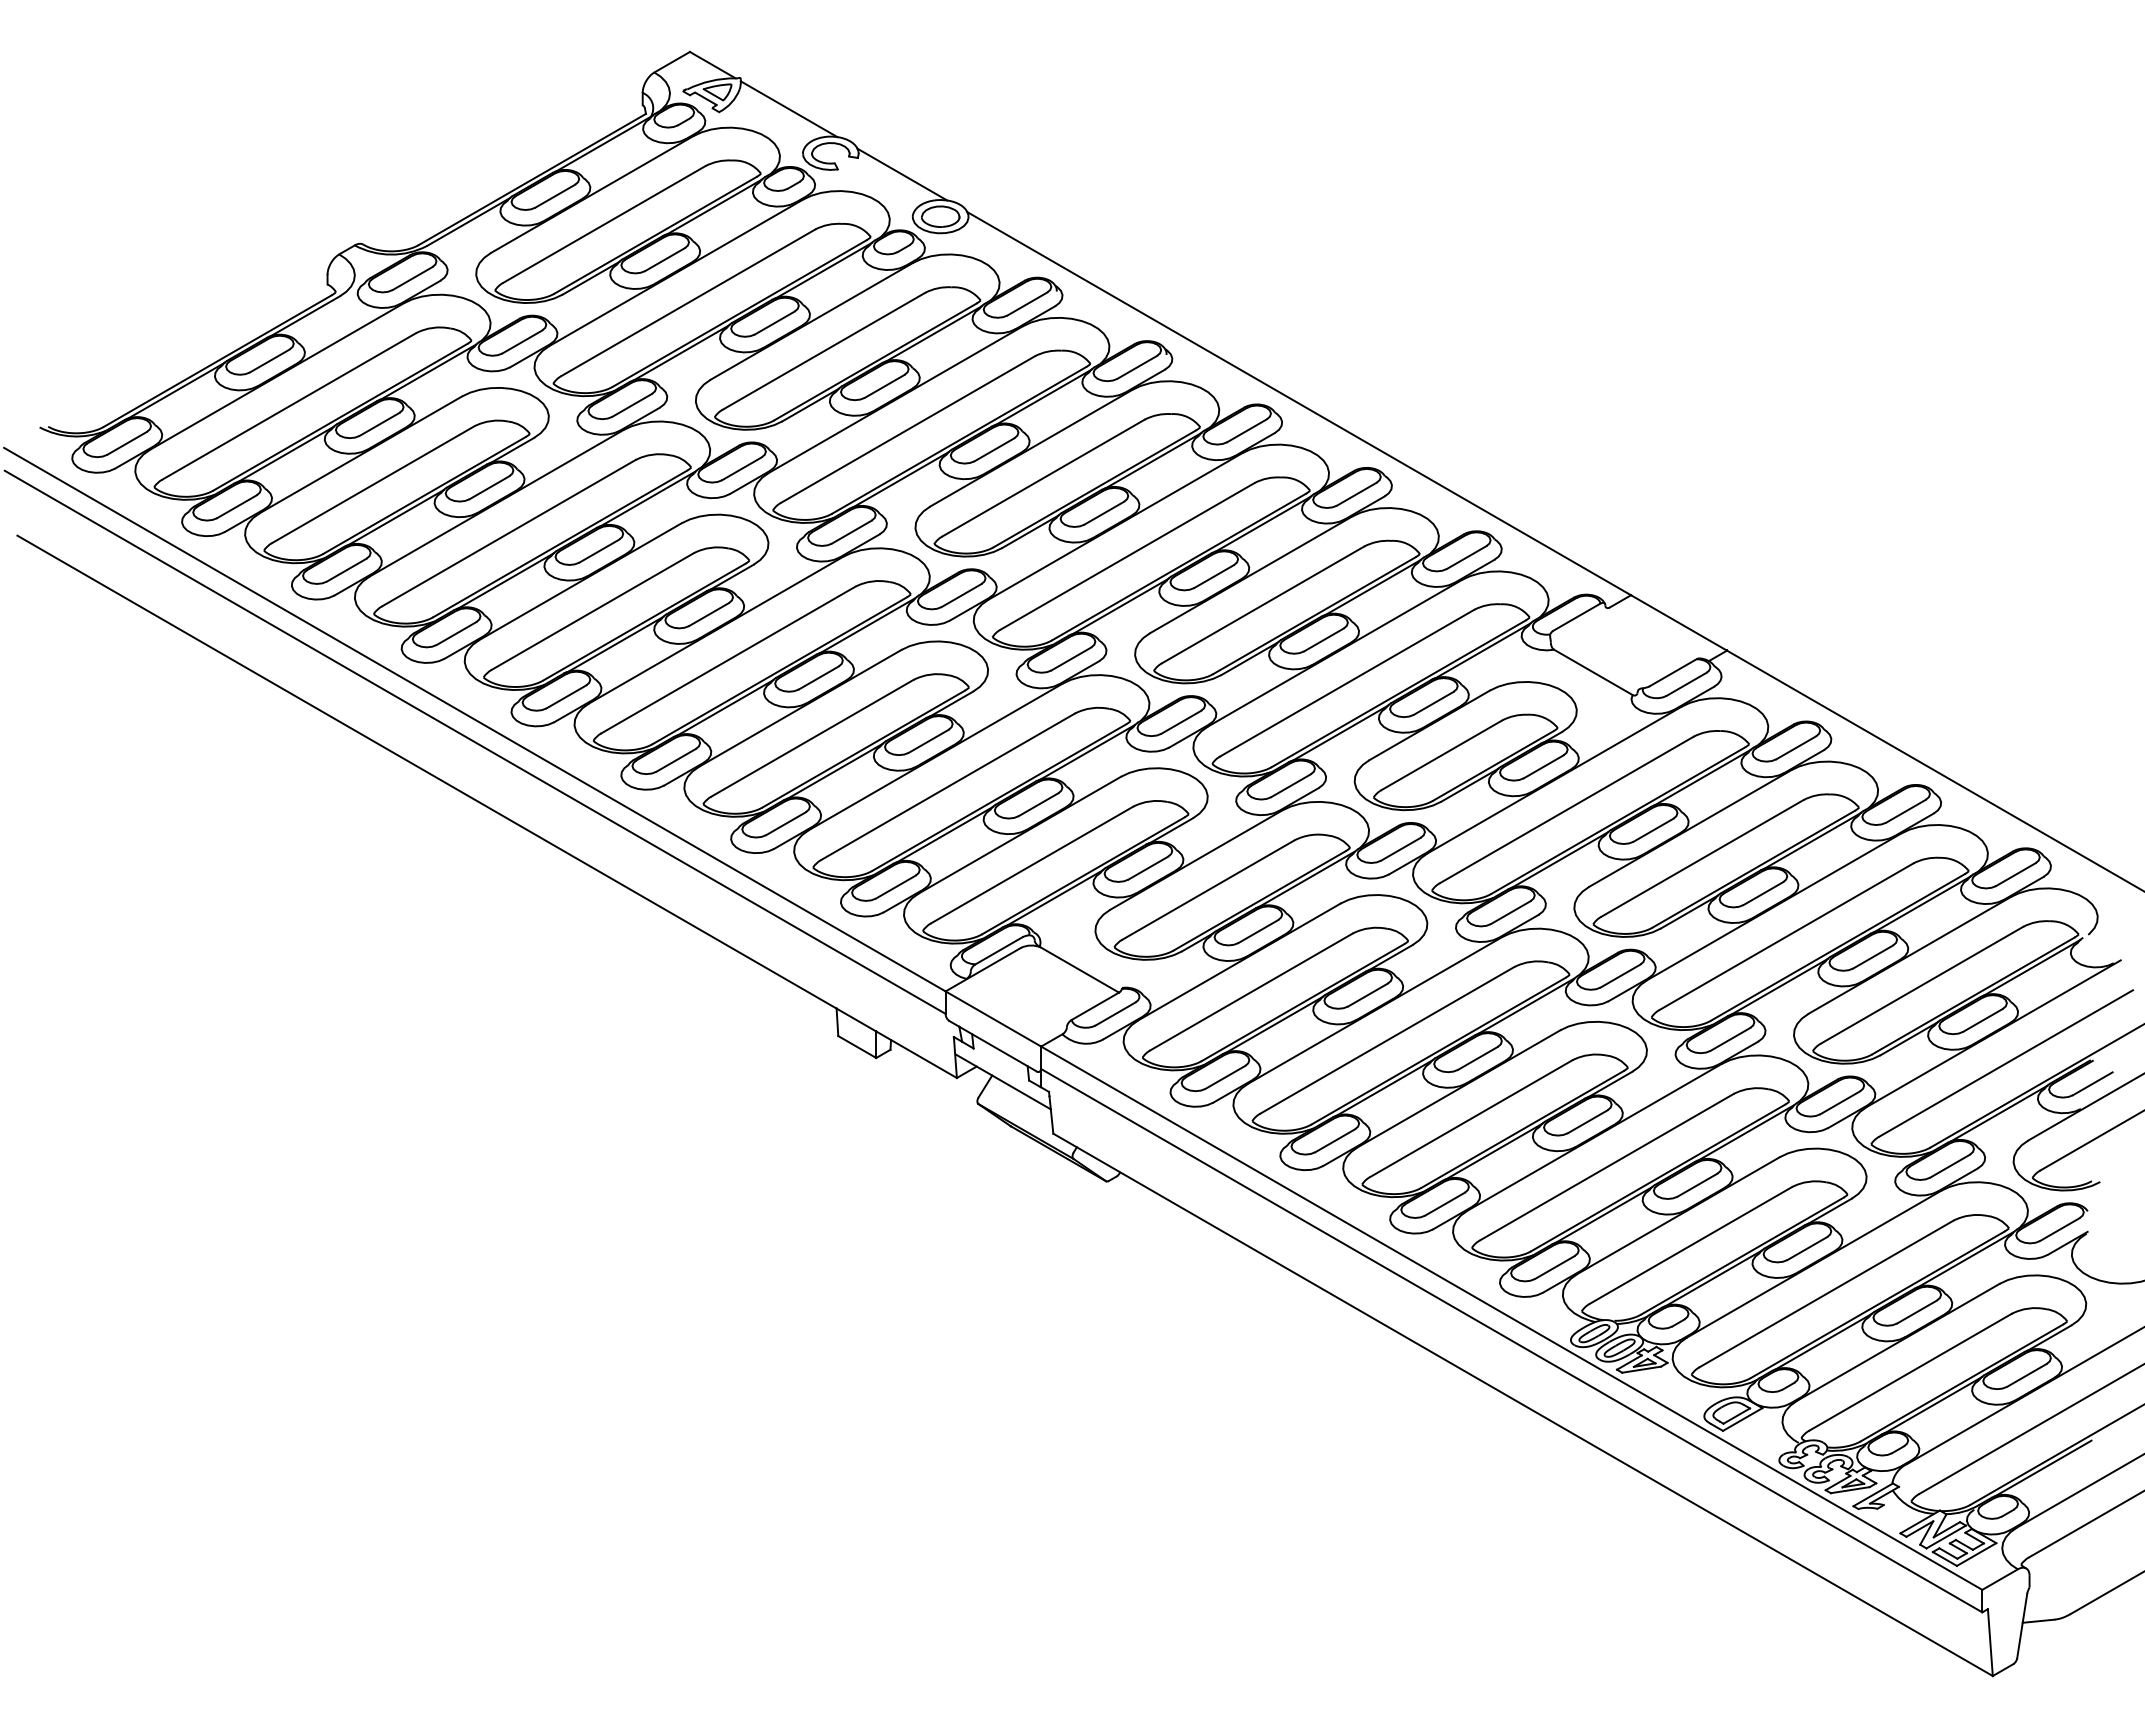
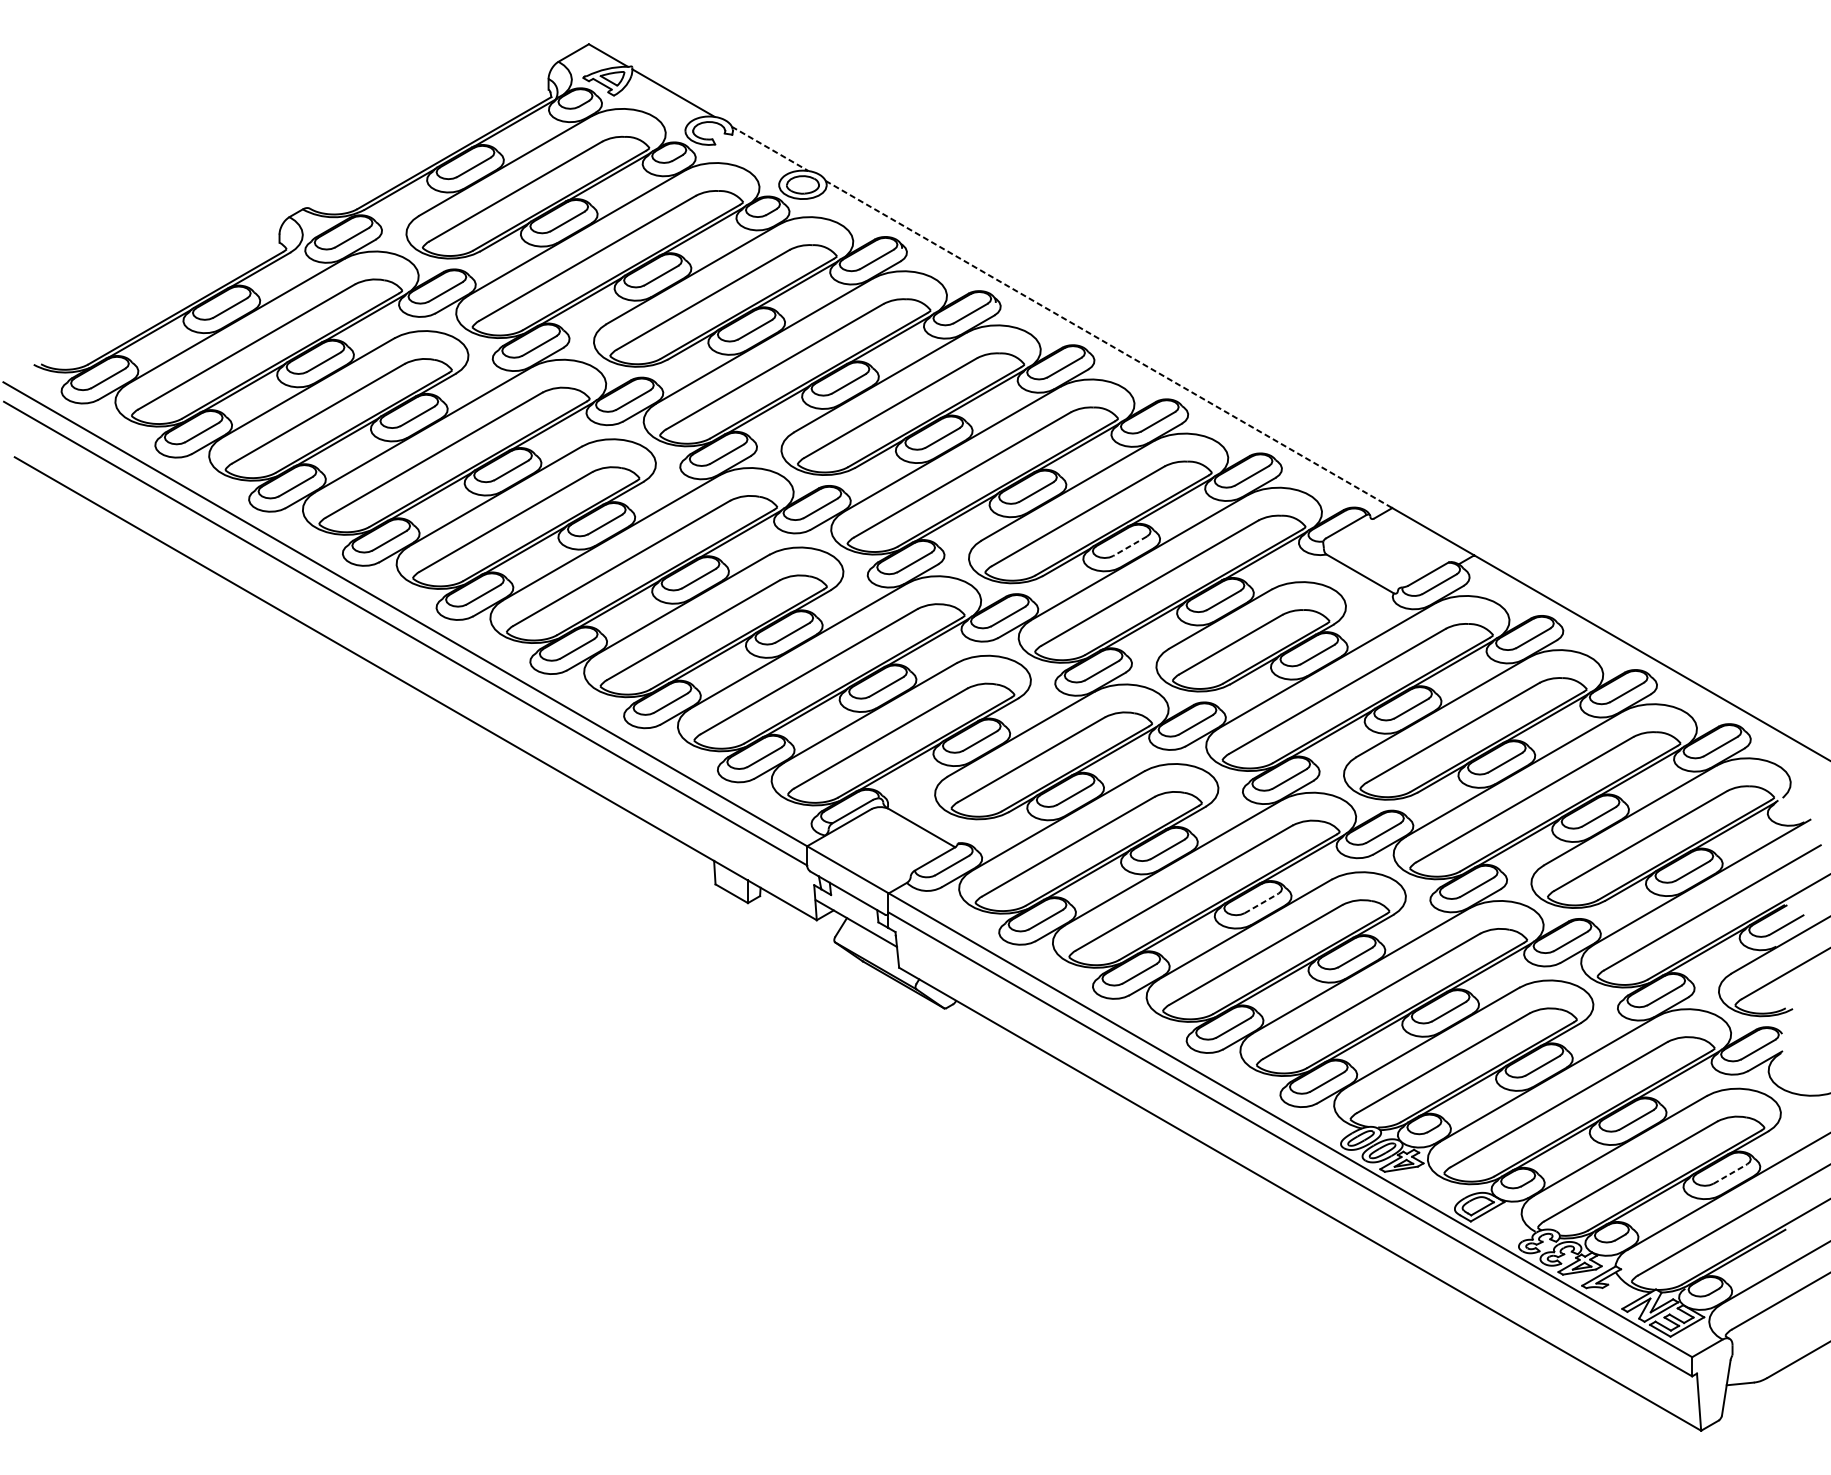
line: (902, 174) -> (770, 148), solid -> dashed
line: (1299, 403) -> (1109, 344), solid -> dashed
line: (1323, 639) -> (1129, 545), solid -> dashed
line: (1477, 1058) -> (1261, 903), solid -> dashed
line: (2026, 1375) -> (1729, 1174), solid -> dashed

